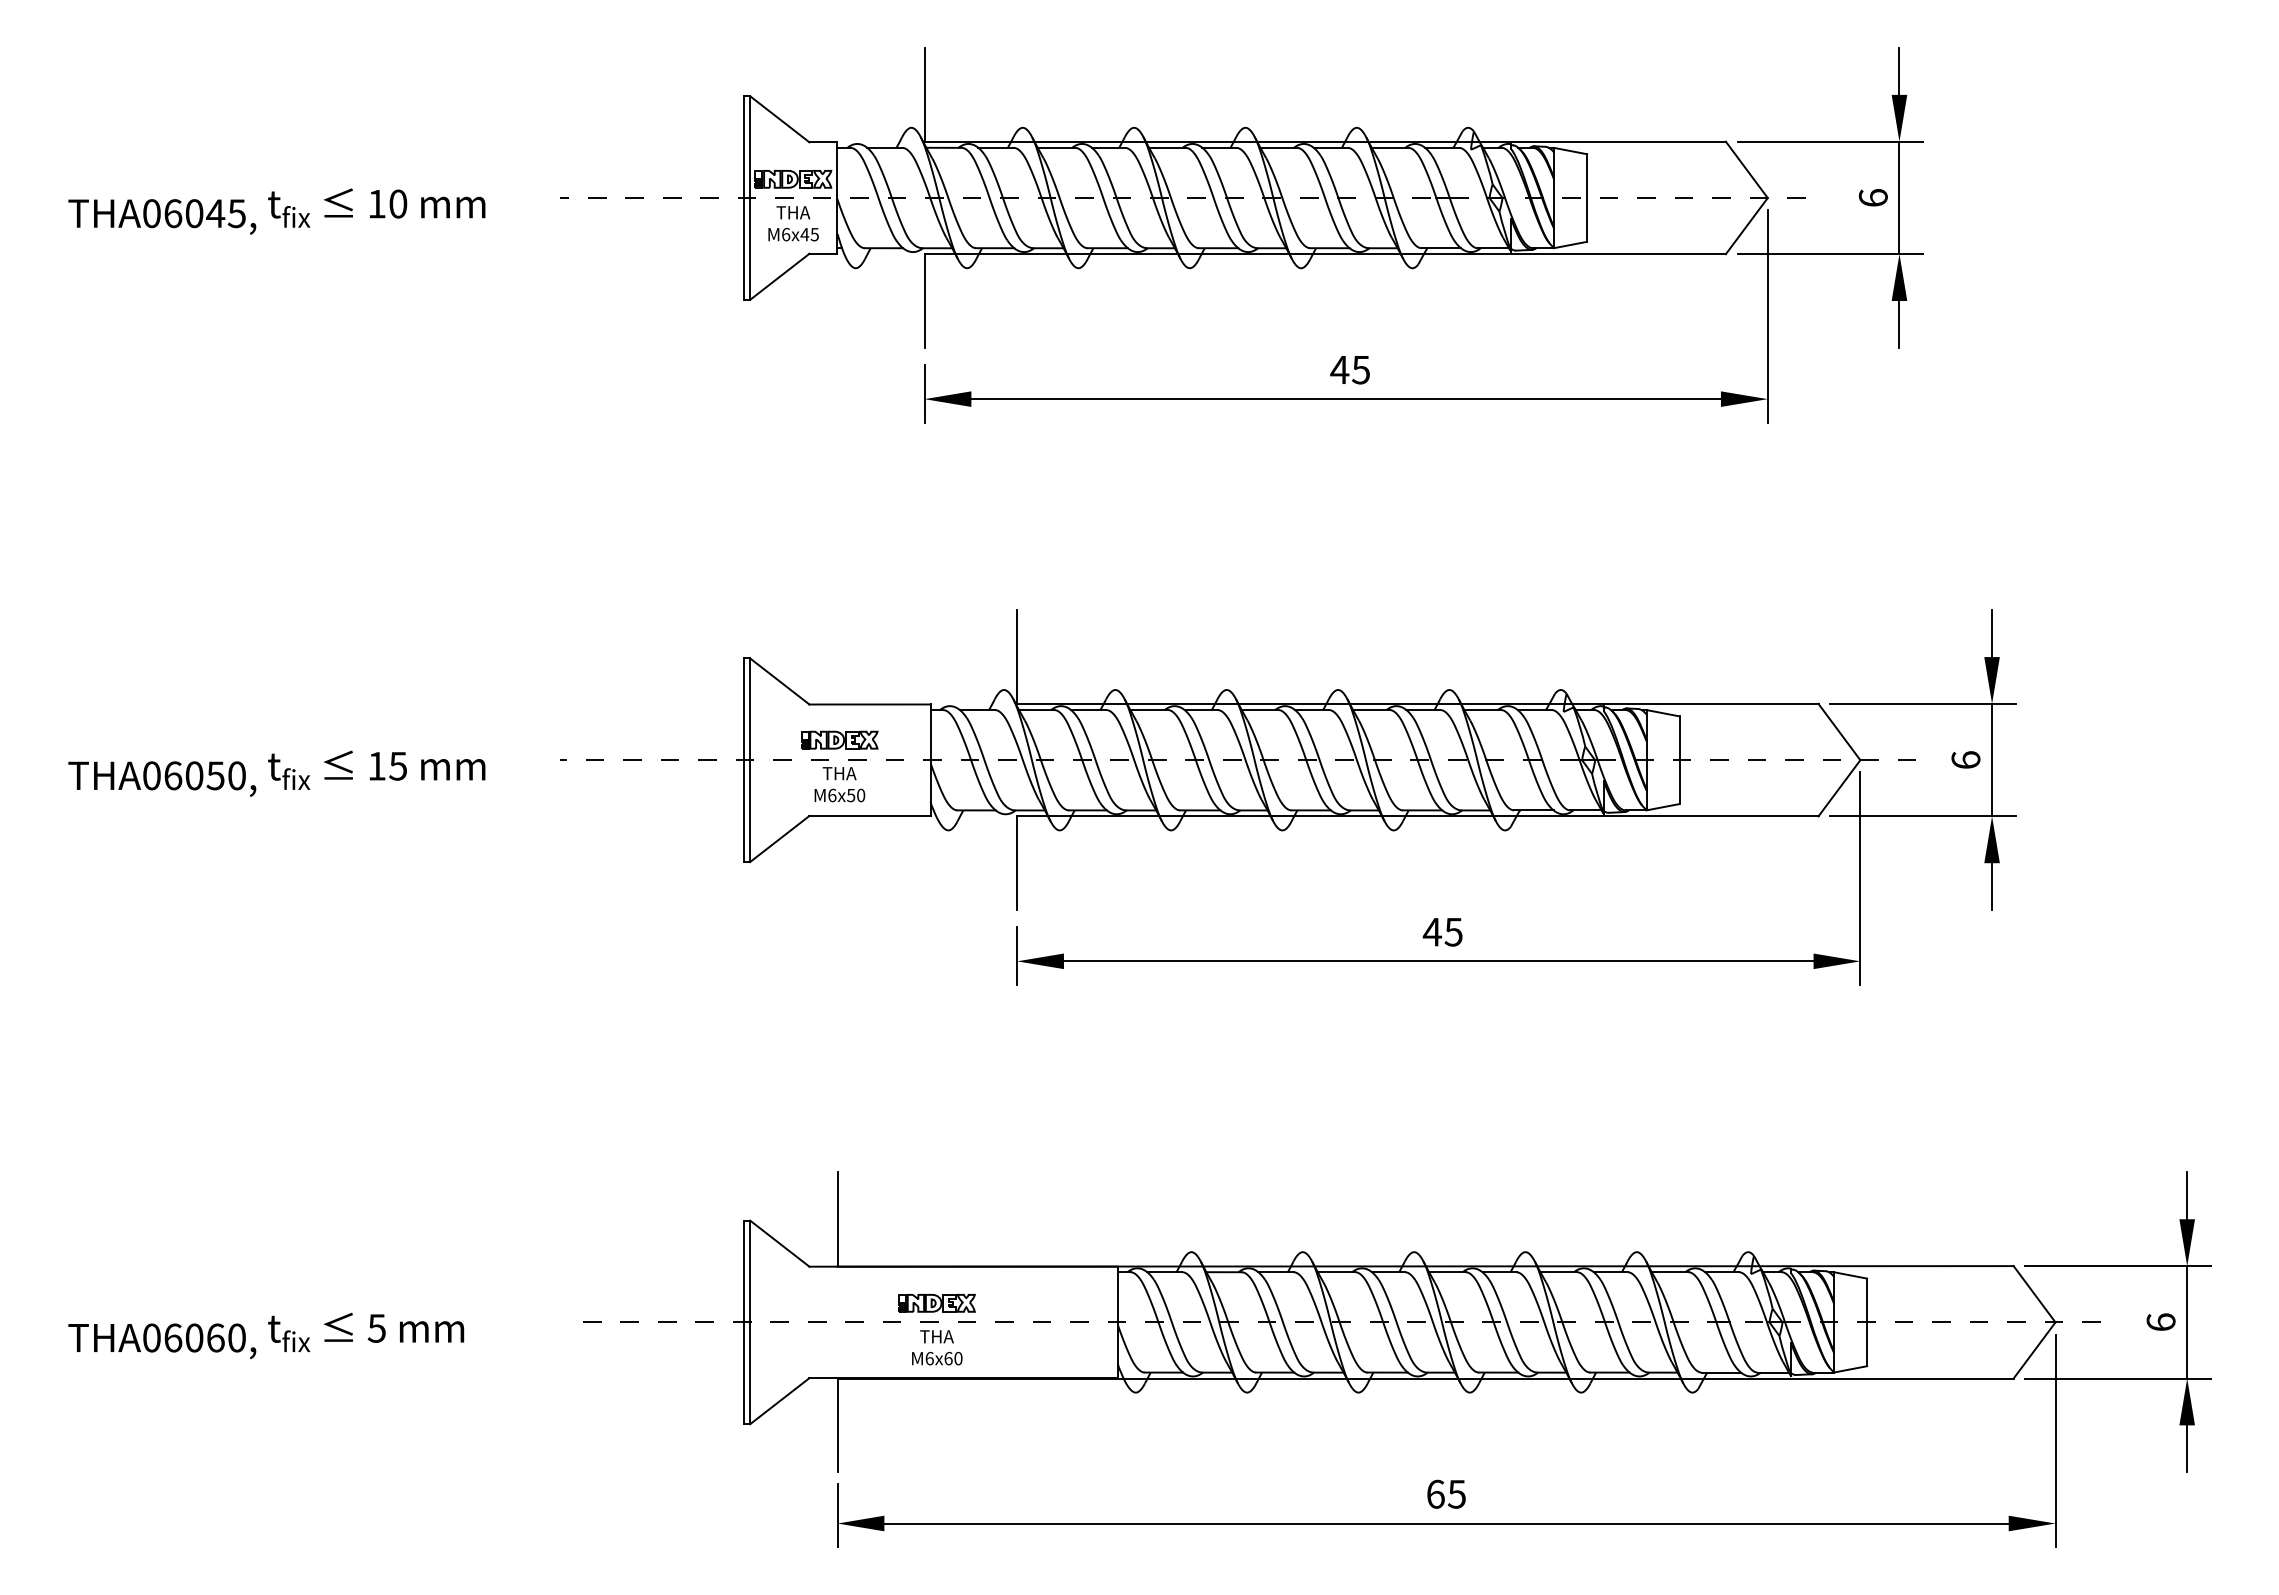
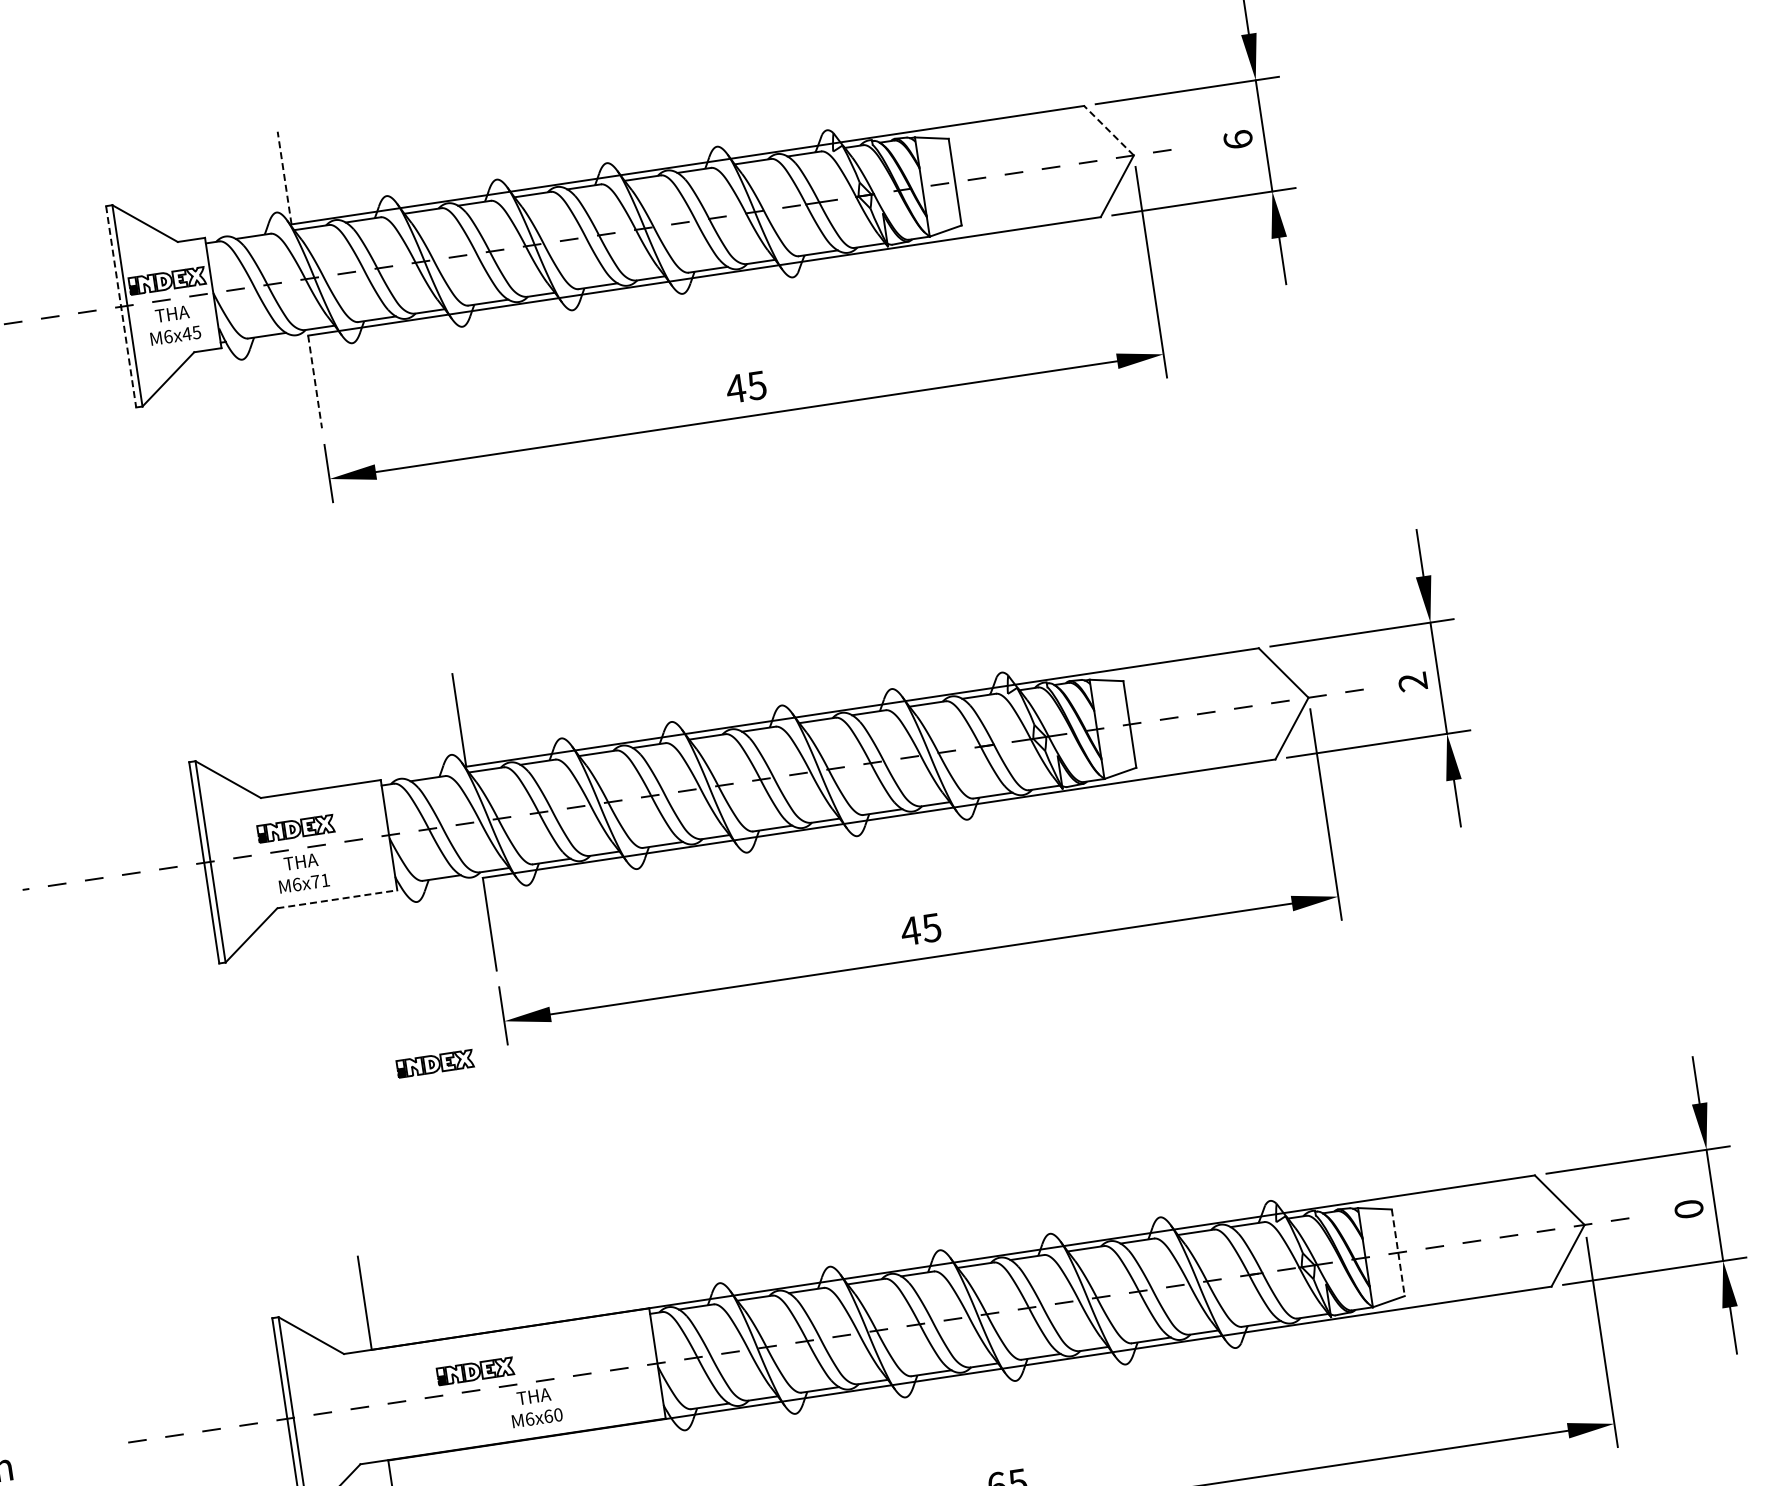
line: (924, 94) -> (284, 177), solid -> dashed
line: (1746, 169) -> (1108, 130), solid -> dashed
line: (743, 198) -> (120, 307), solid -> dashed
line: (924, 301) -> (315, 382), solid -> dashed
text: (1965, 759) -> (1412, 681), 6 -> 2
text: (856, 795) -> (320, 881), M6x50 -> M6x71
line: (870, 815) -> (337, 898), solid -> dashed
part: (942, 992) -> (435, 1063), added
text: (2160, 1321) -> (1688, 1208), 6 -> 0
line: (1867, 1322) -> (1398, 1252), solid -> dashed
text: (937, 1347) -> (536, 1407), moved

